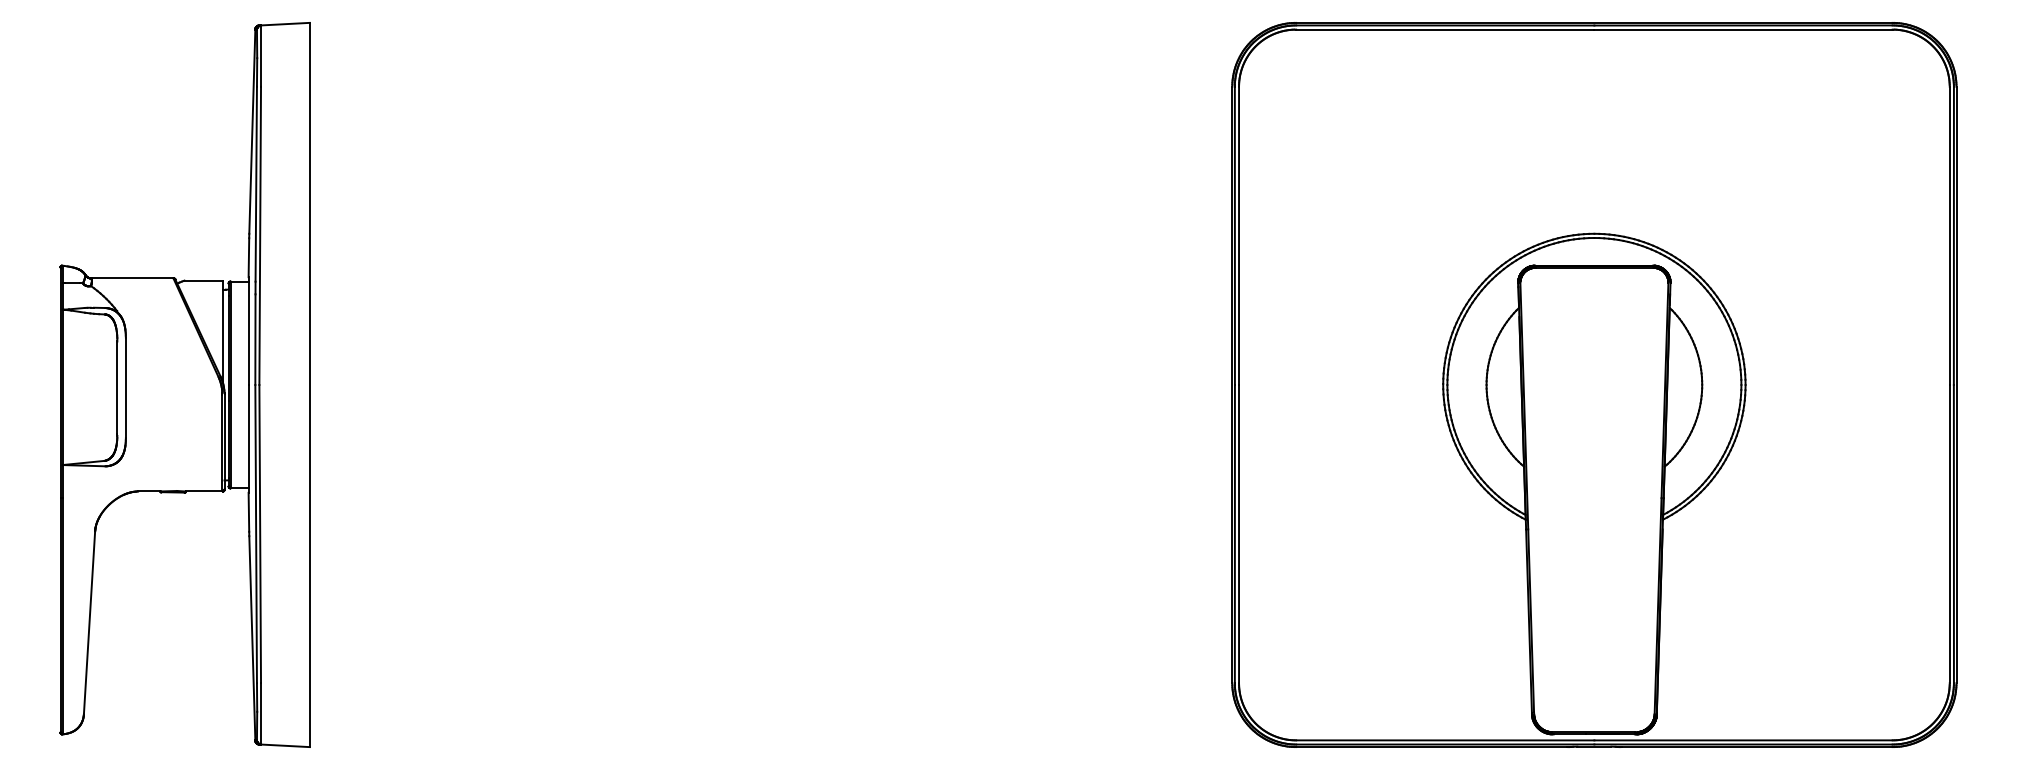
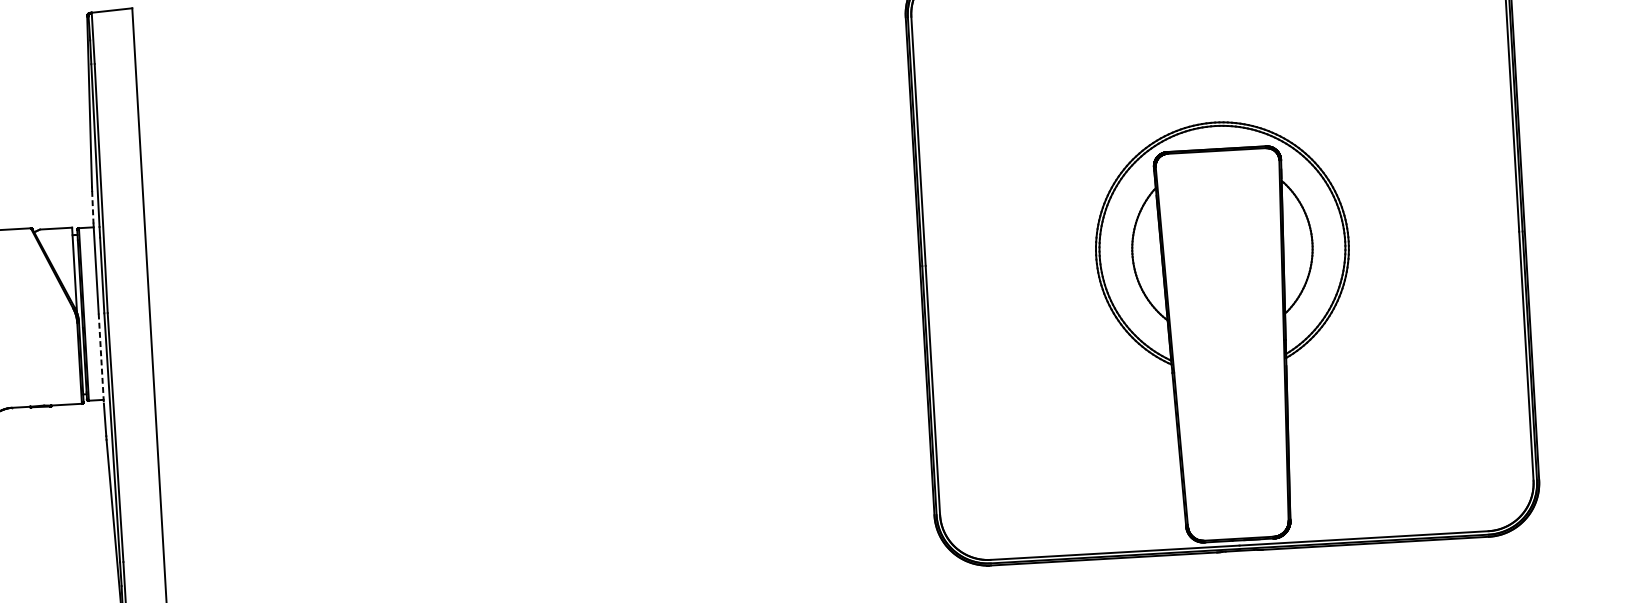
line: (248, 258) -> (92, 207), solid -> dashed
line: (248, 438) -> (101, 358), solid -> dashed

